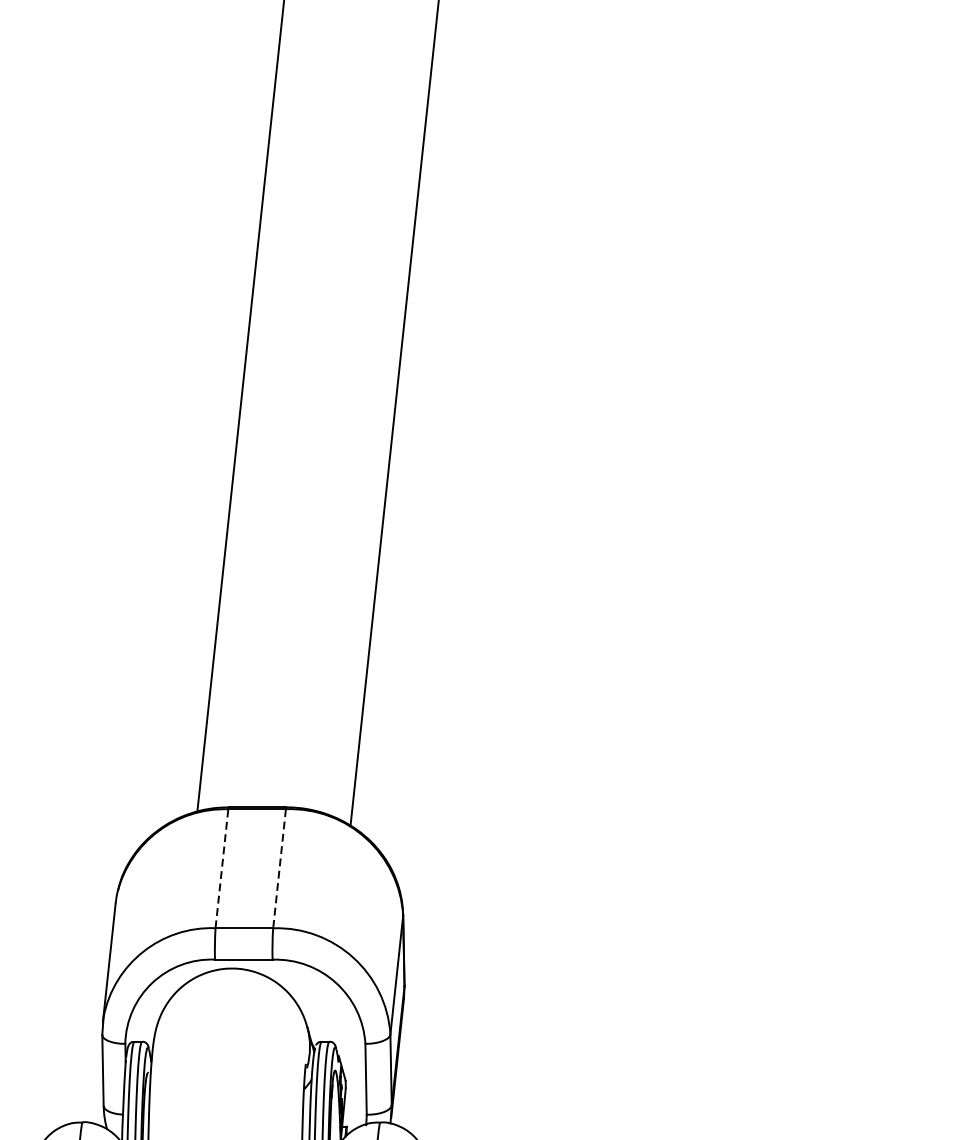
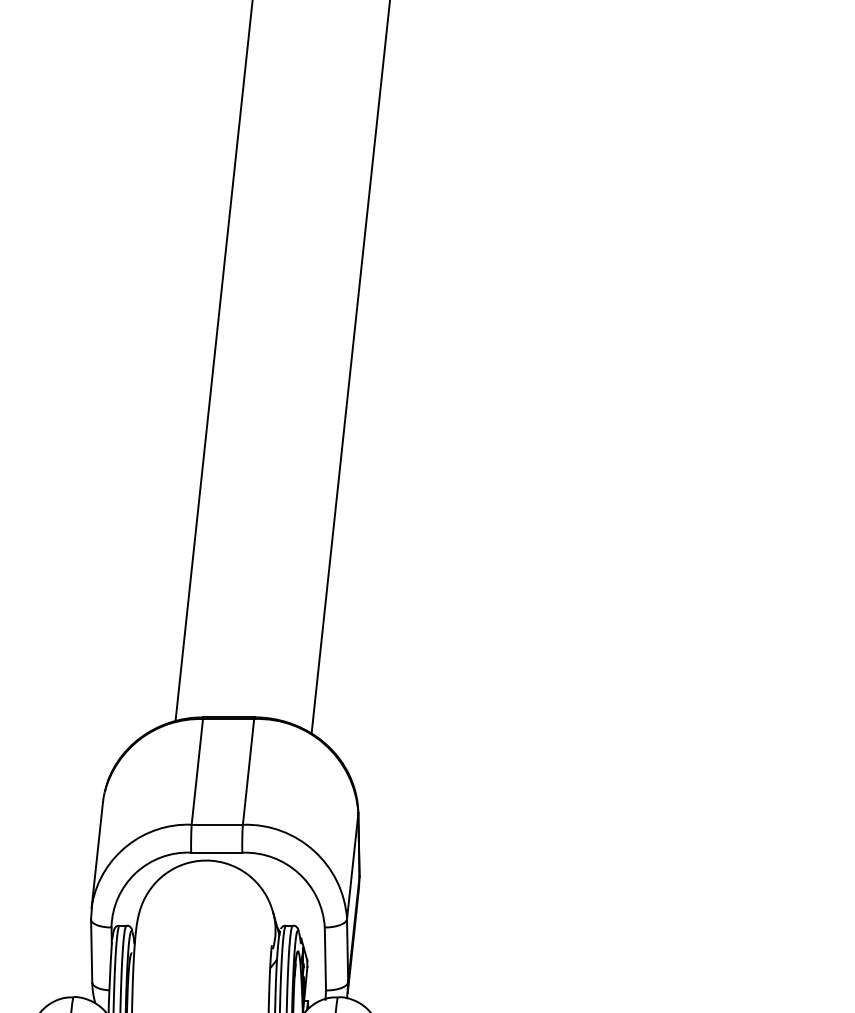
line: (222, 868) -> (197, 771), dashed -> solid
line: (279, 869) -> (248, 772), dashed -> solid

